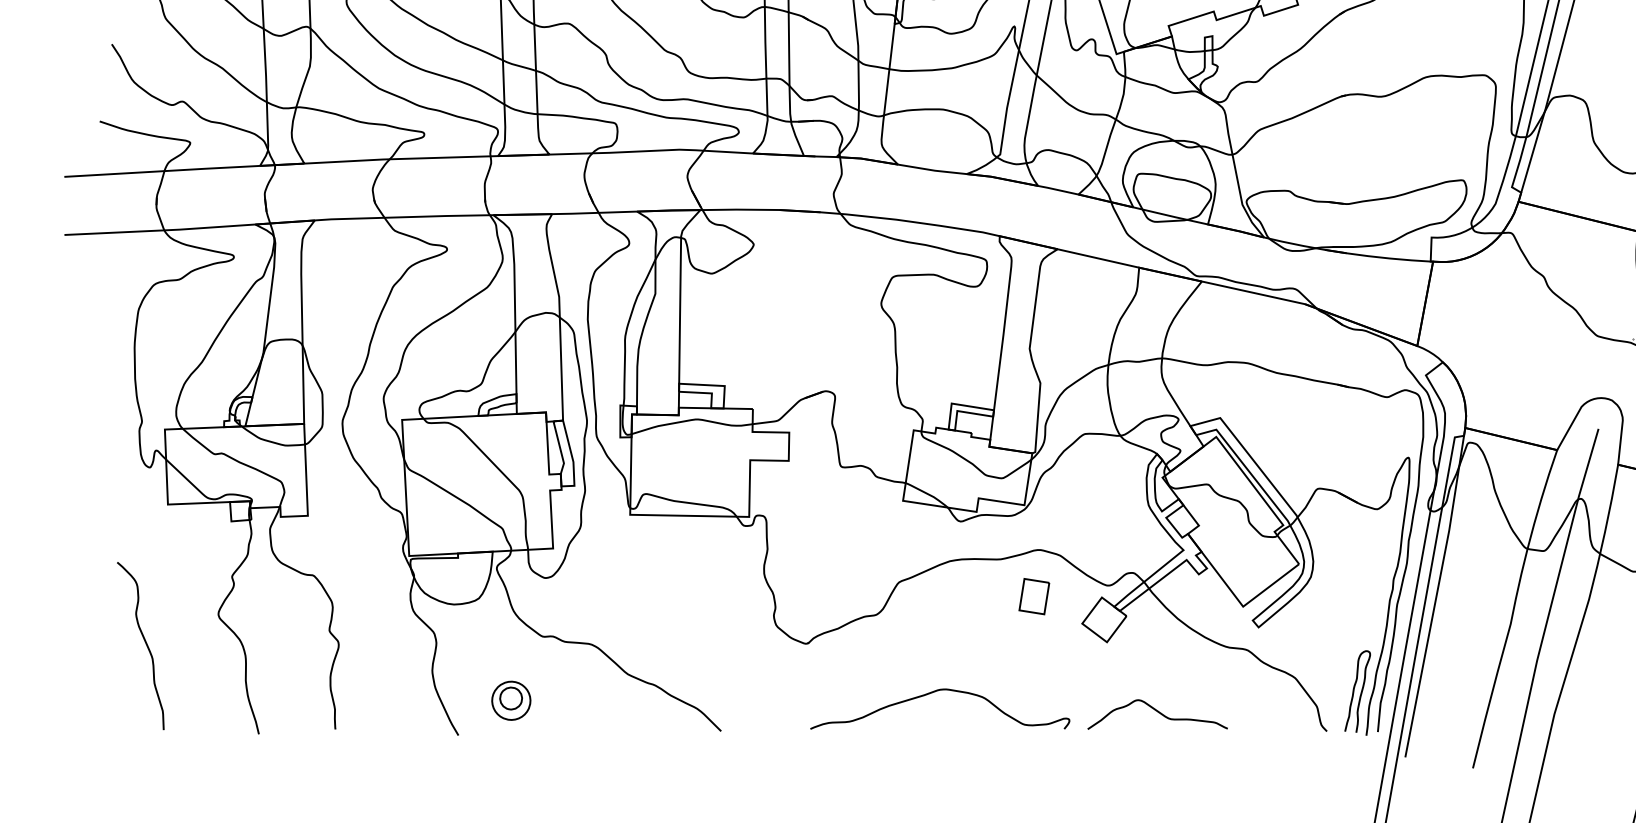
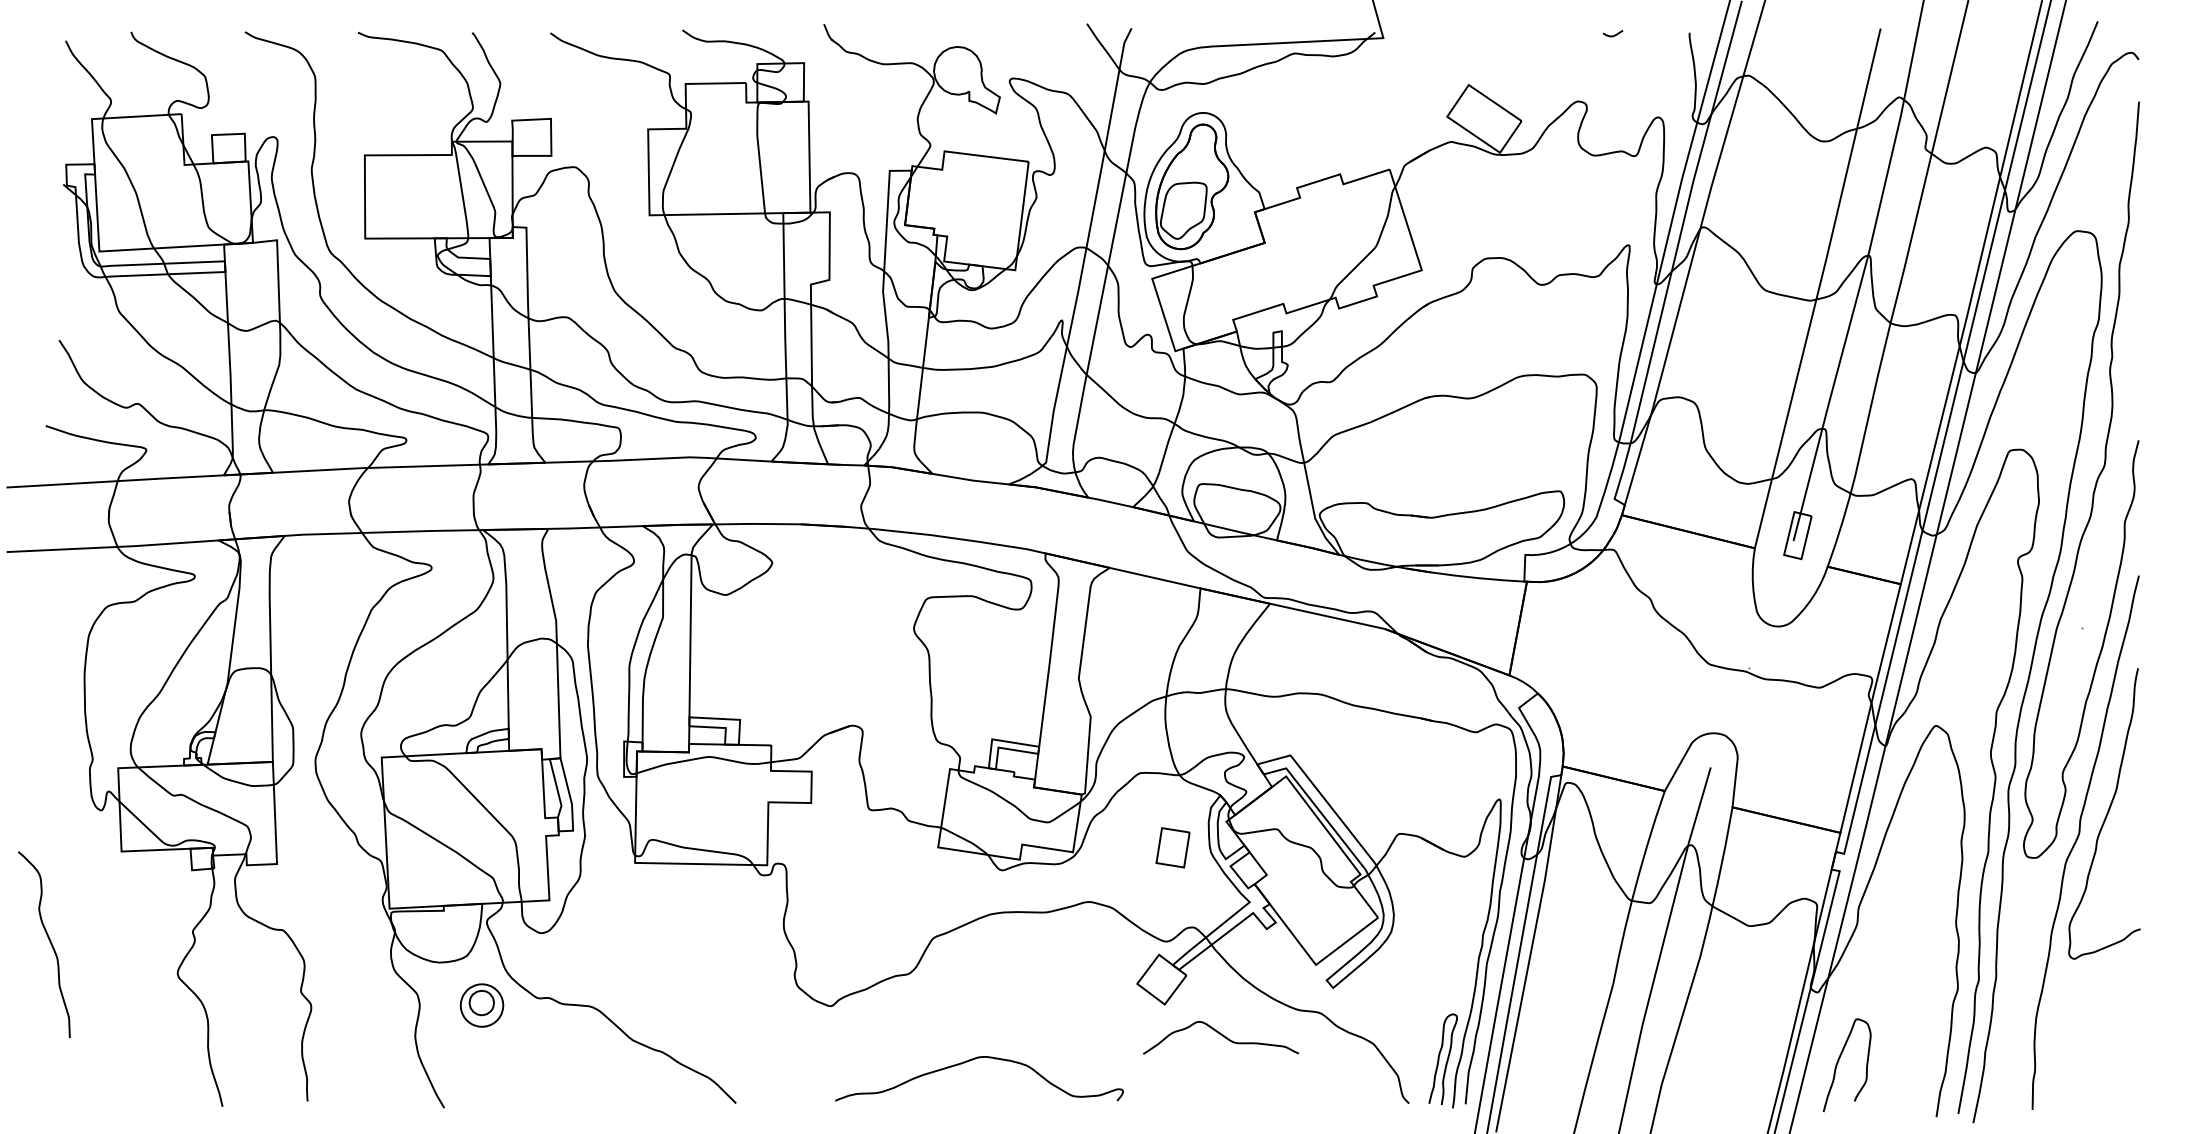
part: (1033, 596) -> (1172, 847), moved
curve: (145, 644) -> (49, 942), moved
part: (510, 700) -> (481, 1005), moved
curve: (1157, 712) -> (1220, 1035), moved

